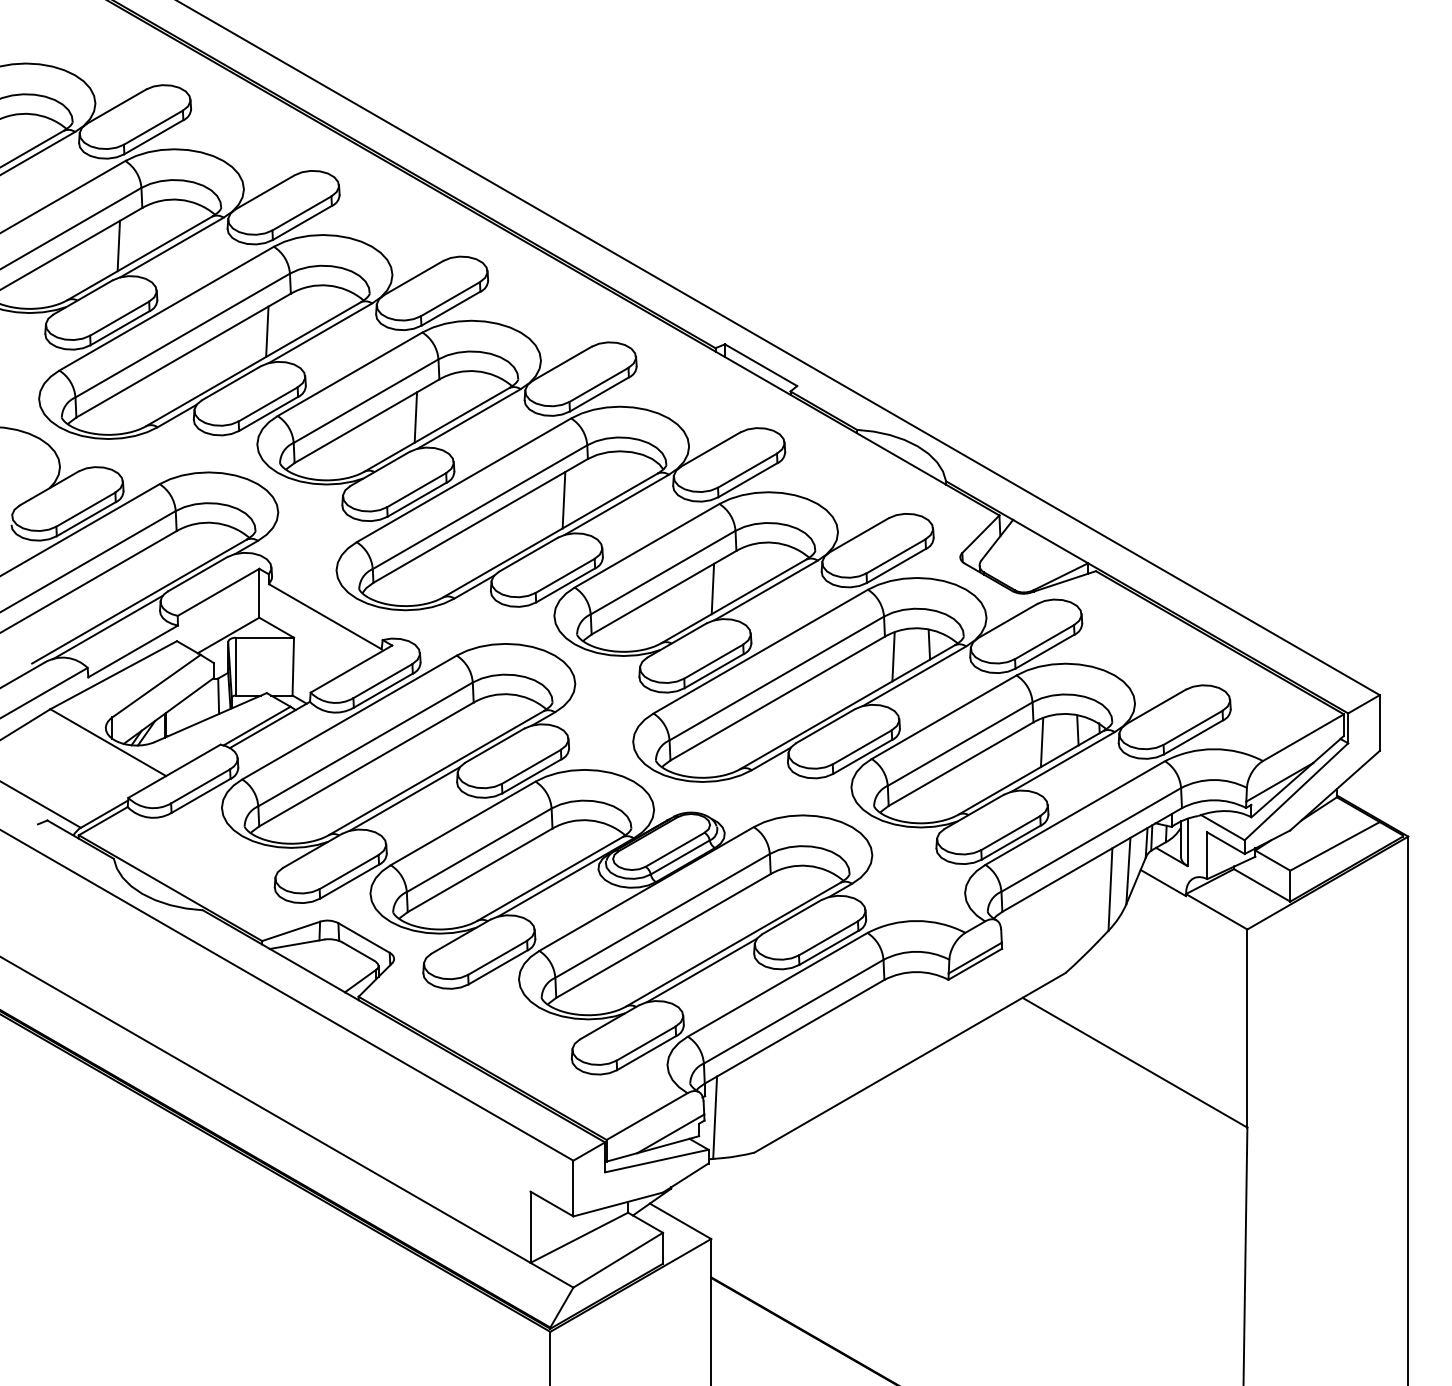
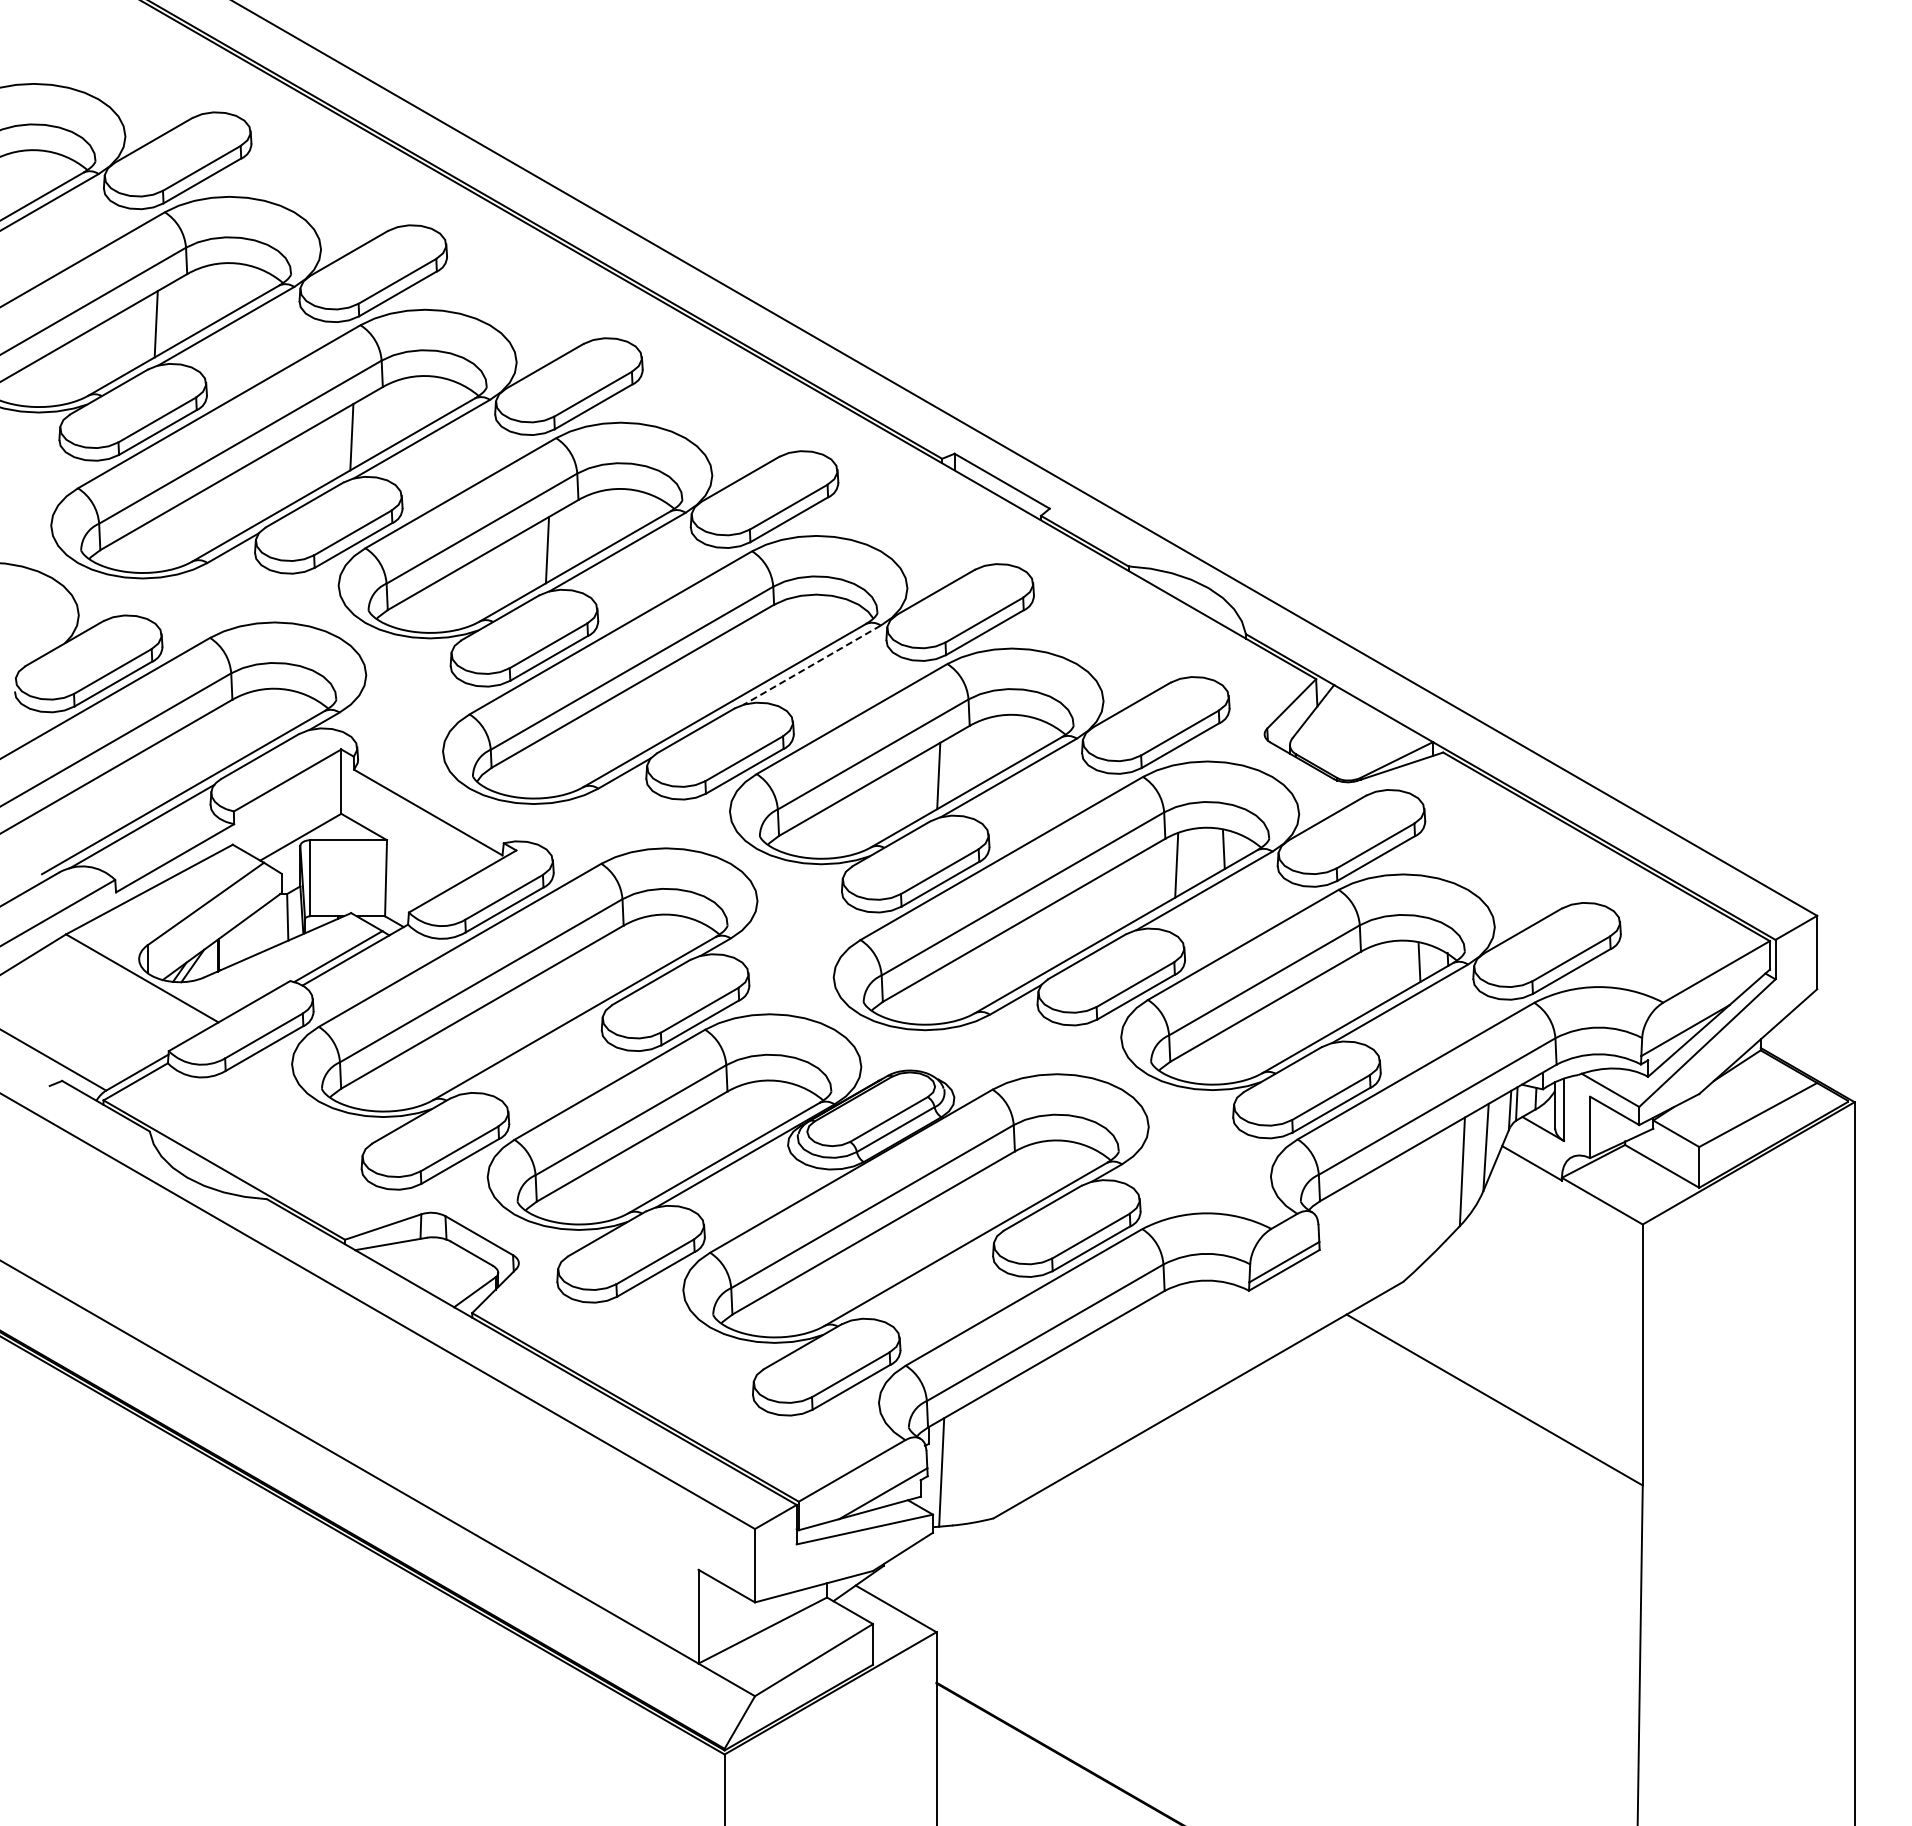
line: (563, 499) -> (742, 658), removed
line: (616, 505) -> (811, 665), solid -> dashed
line: (1041, 742) -> (1371, 978), removed
line: (404, 798) -> (532, 1052), removed
line: (701, 970) -> (923, 1278), removed

